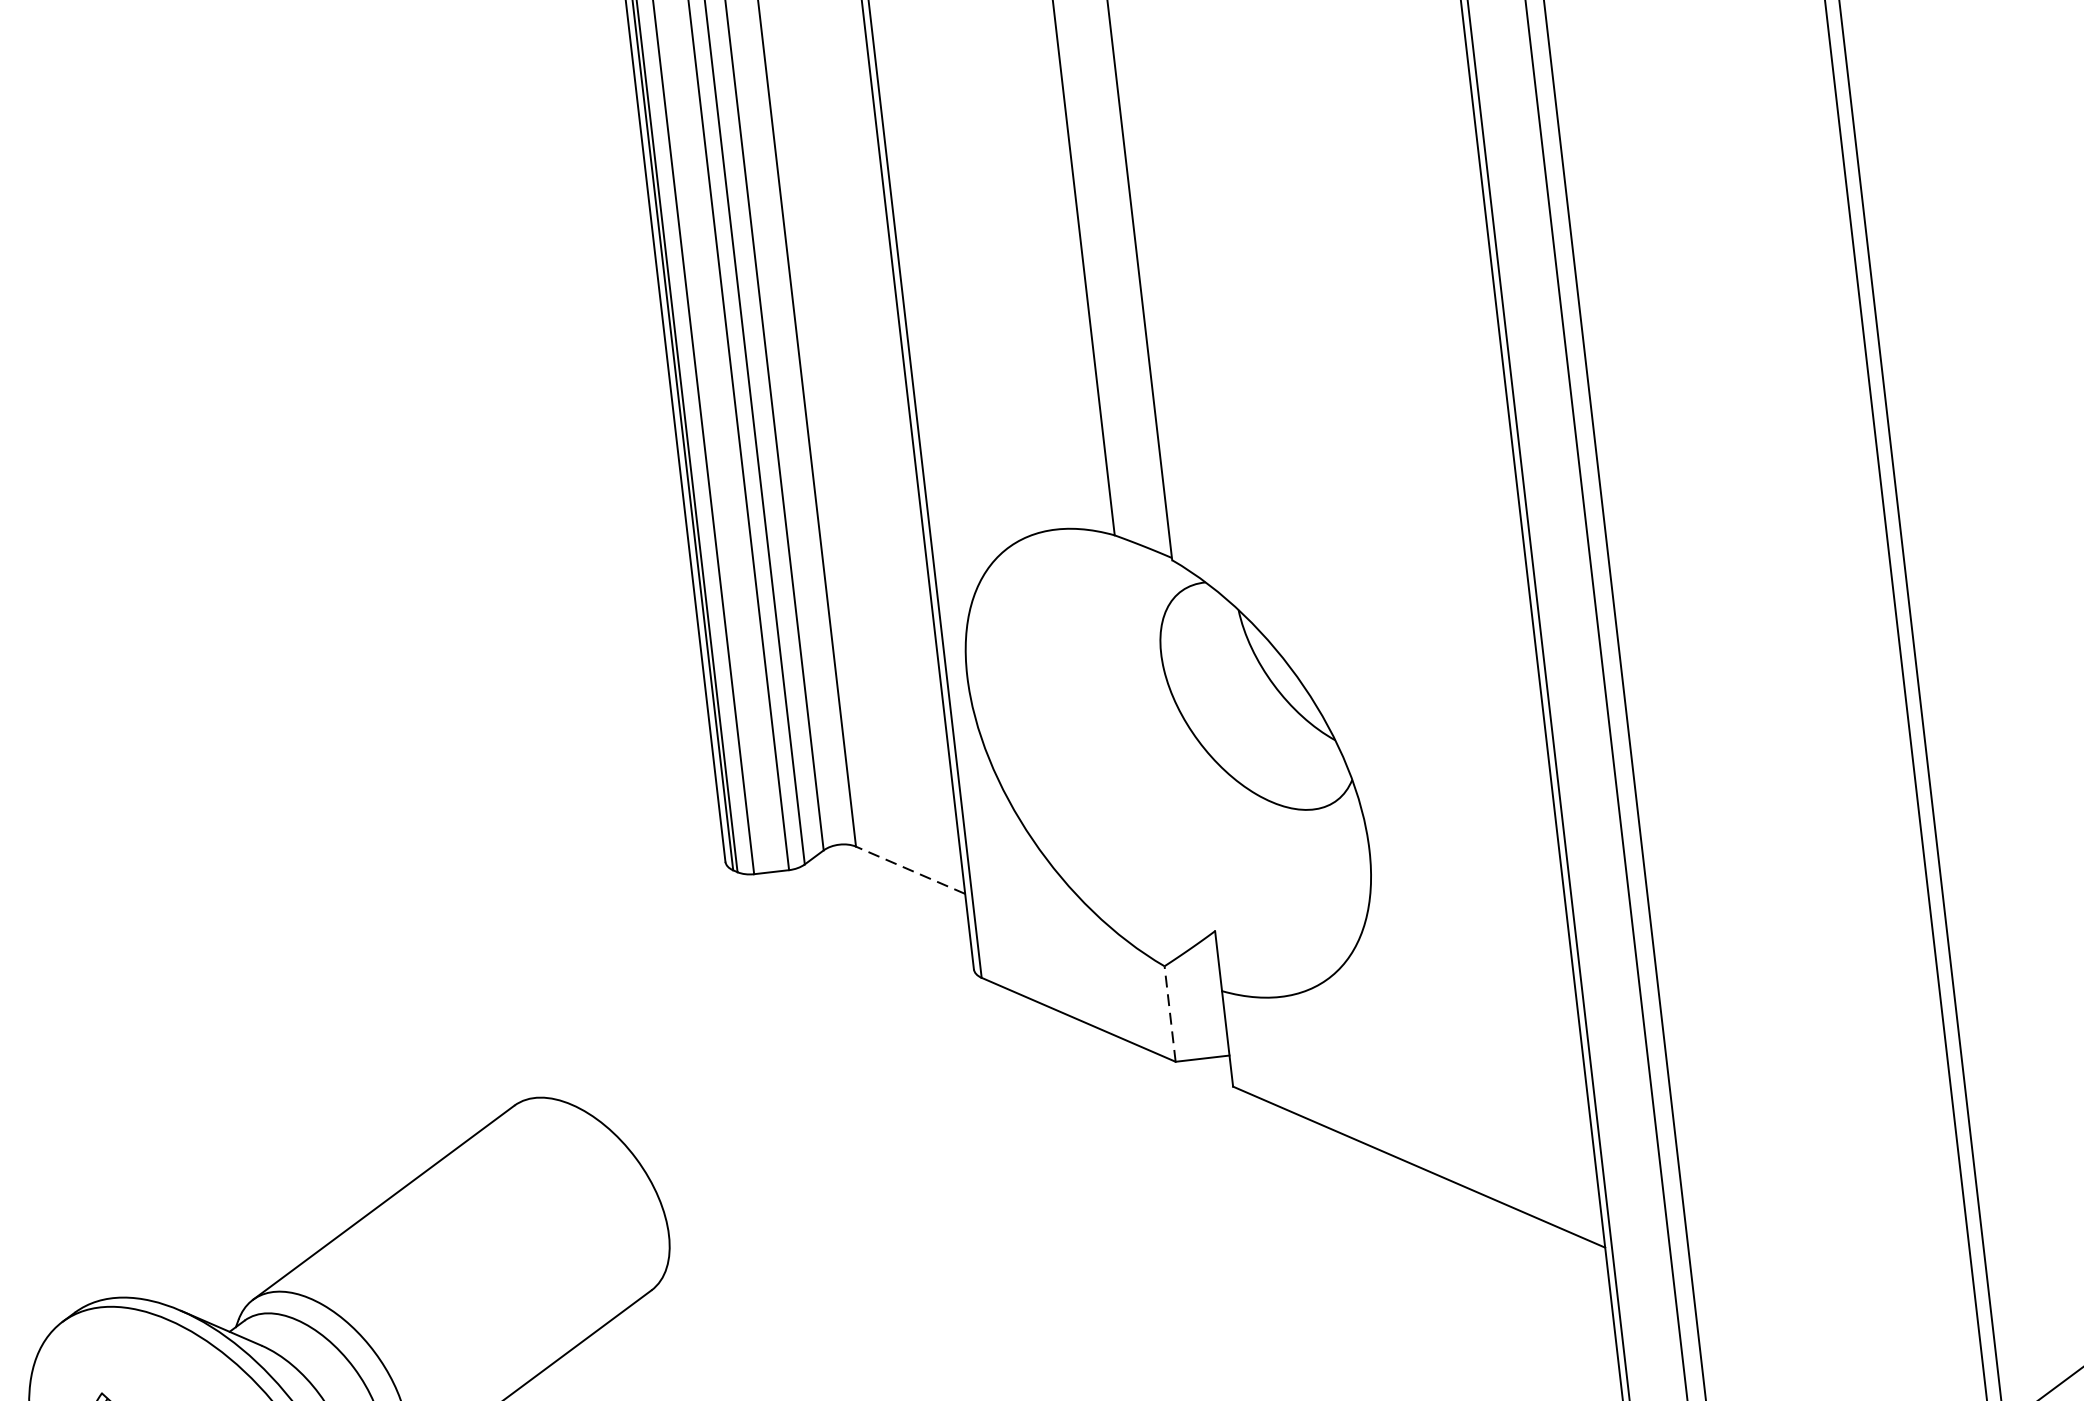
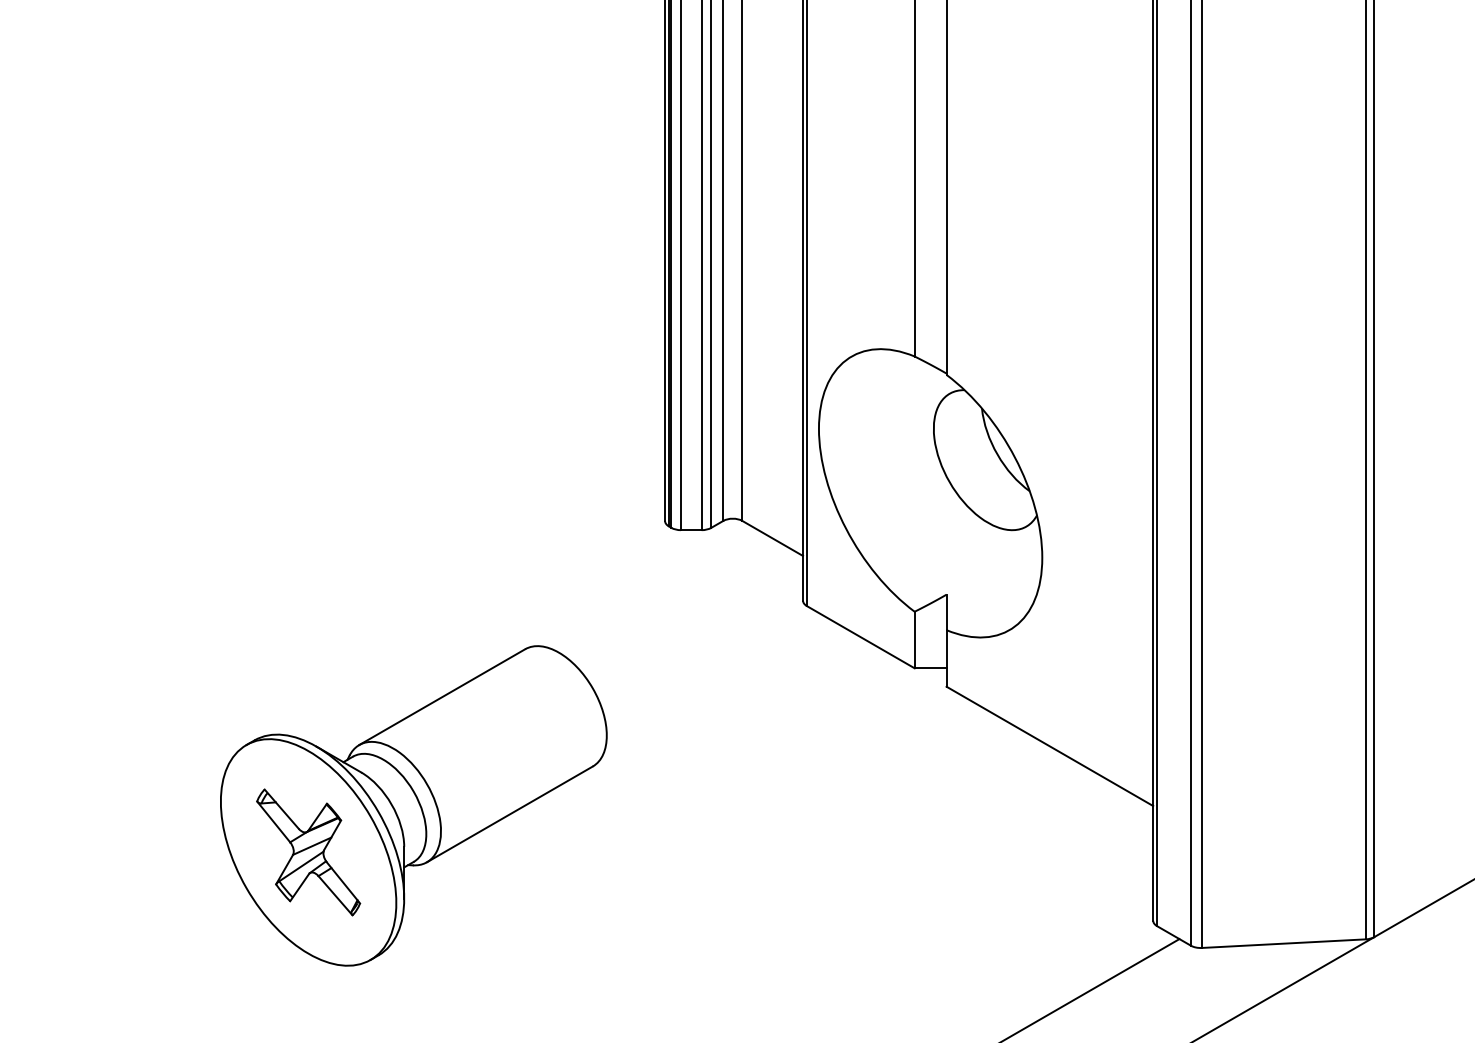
line: (910, 870) -> (772, 538), dashed -> solid
line: (1169, 1013) -> (914, 639), dashed -> solid

